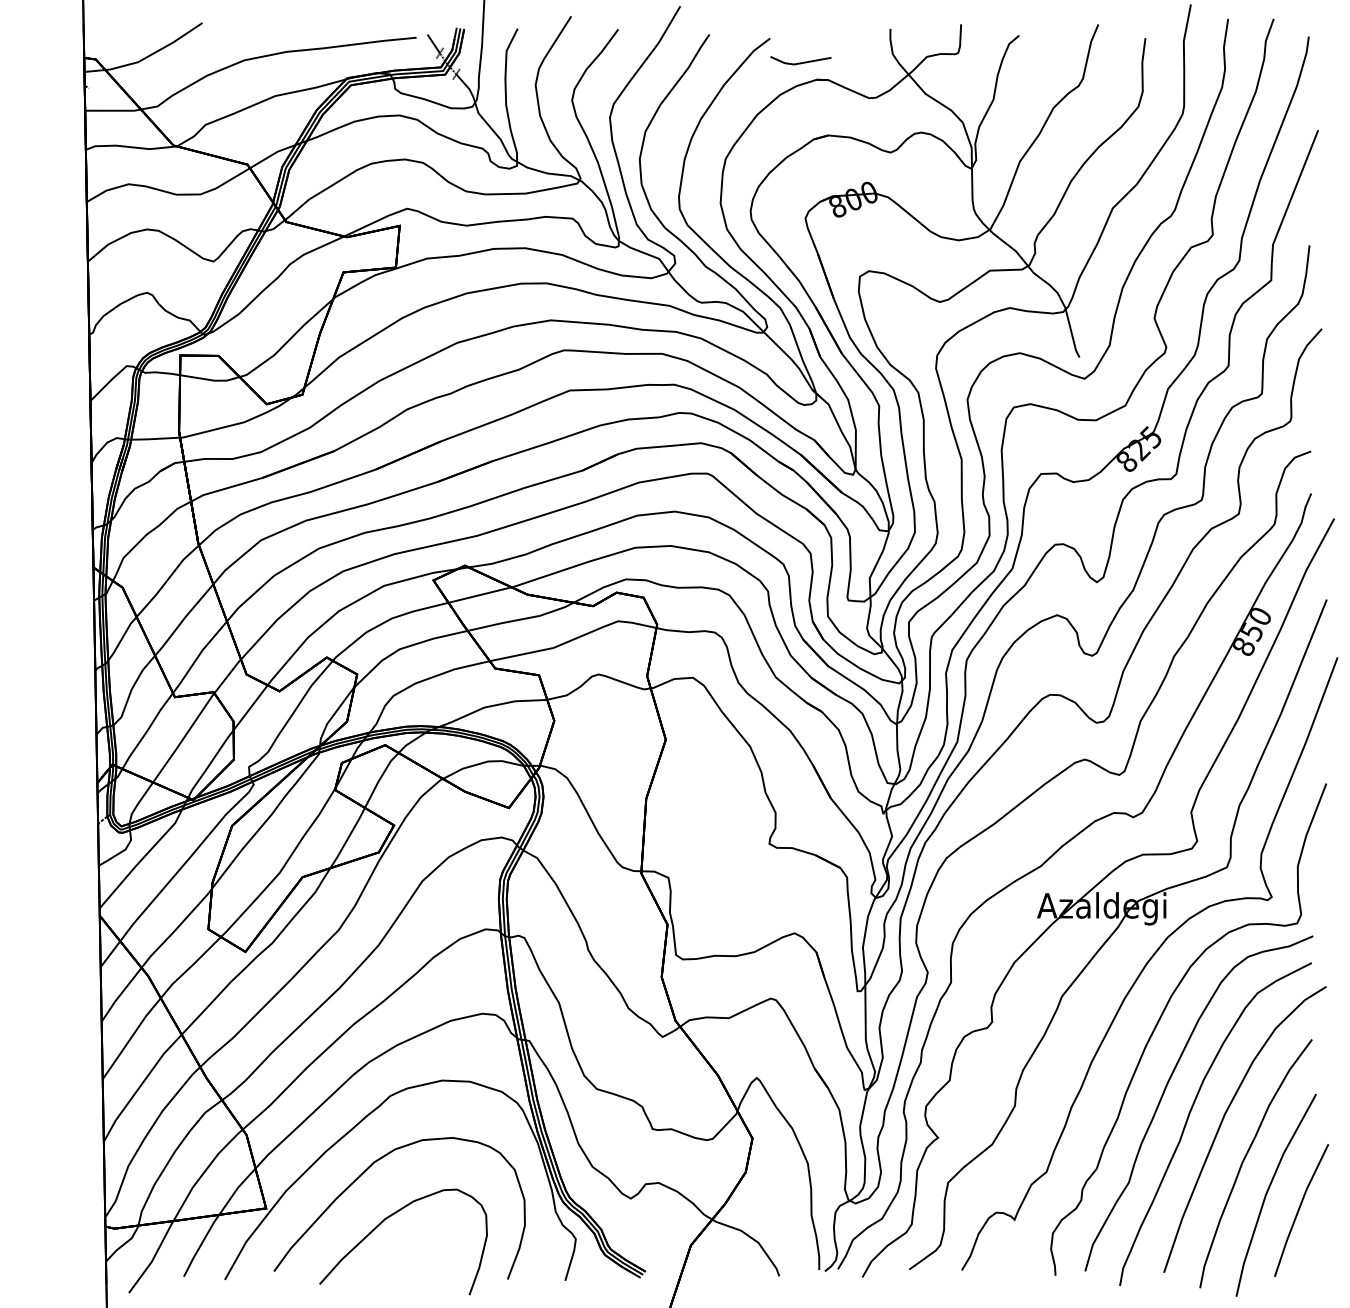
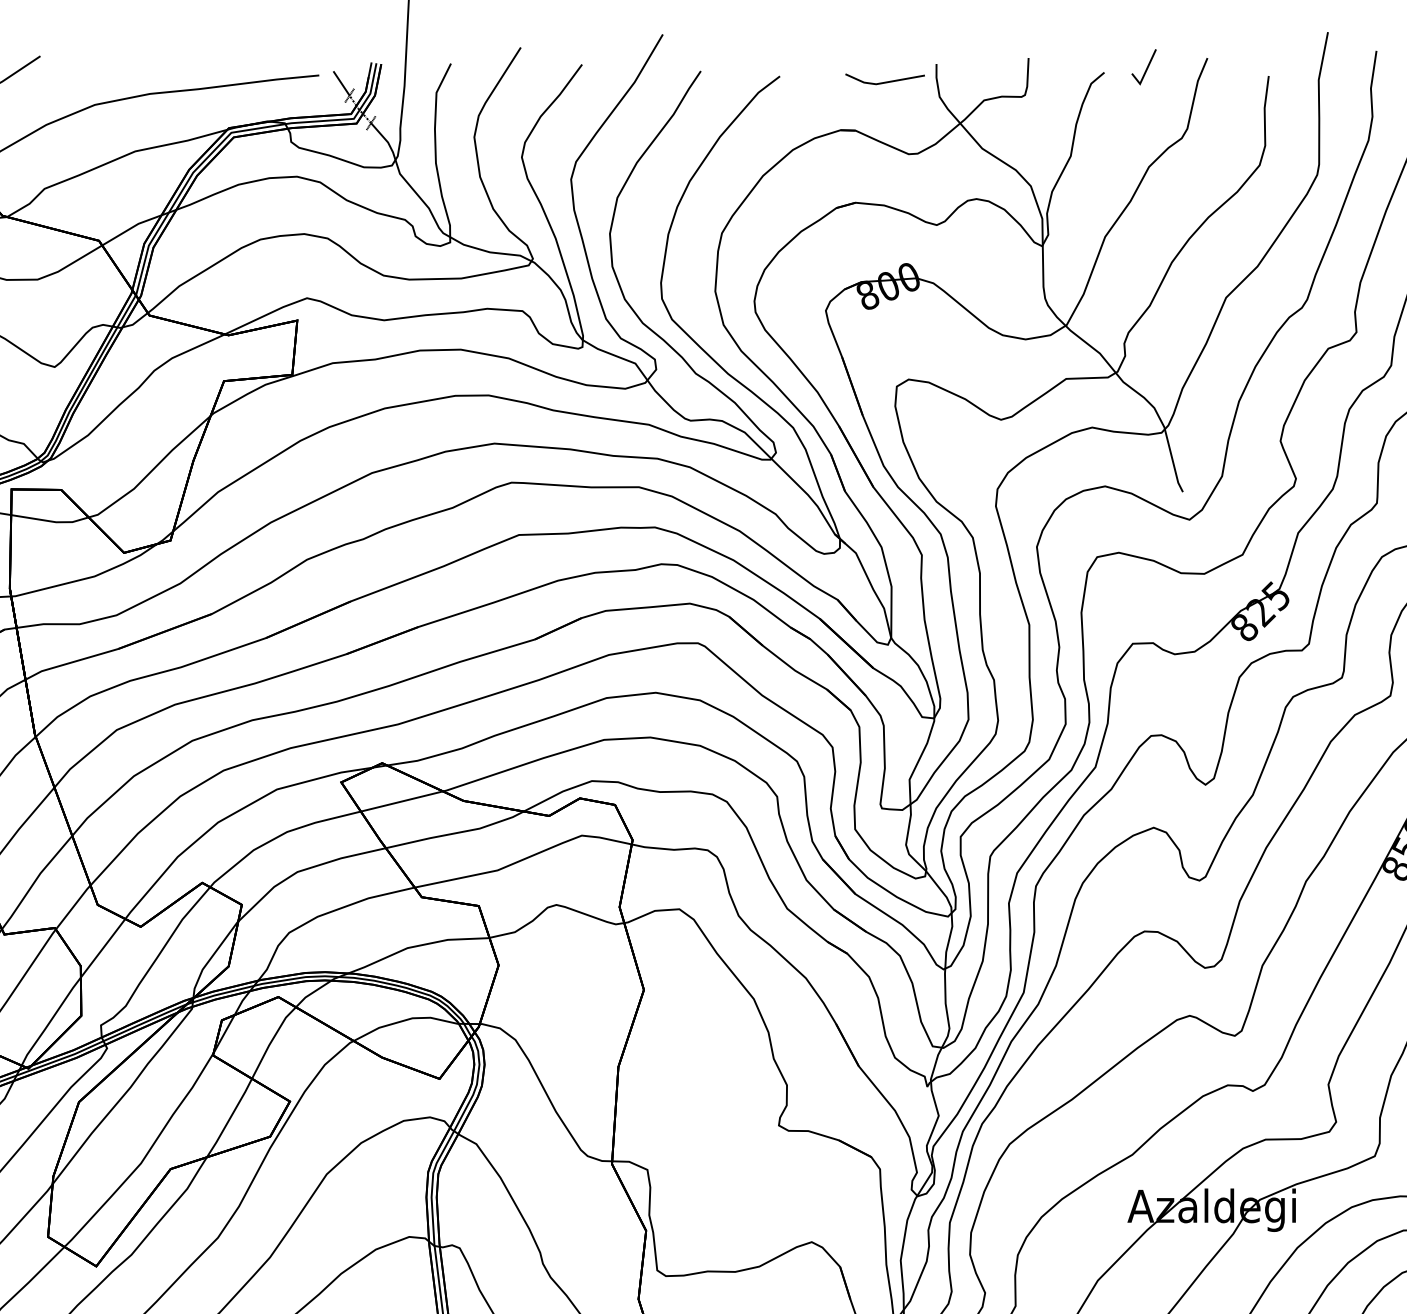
line: (1051, 31) -> (1146, 67), added
line: (800, 62) -> (884, 81), moved

